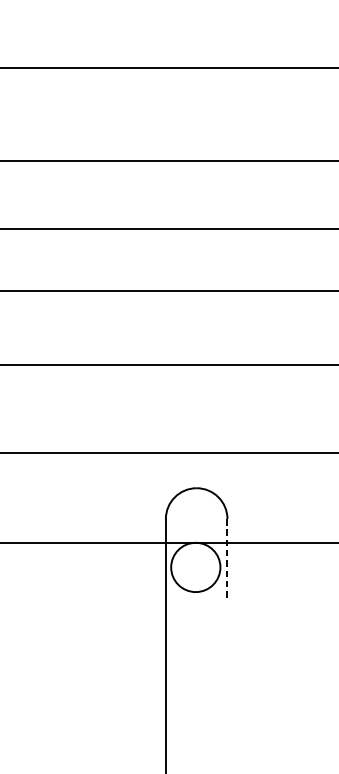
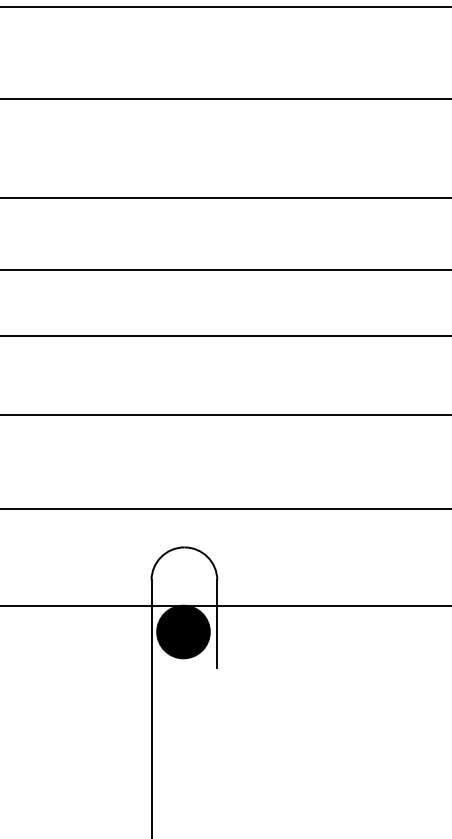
line: (227, 560) -> (217, 624), dashed -> solid
fill: (195, 566) -> (183, 631), added

